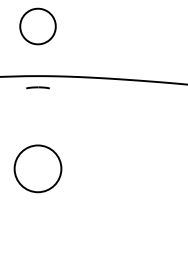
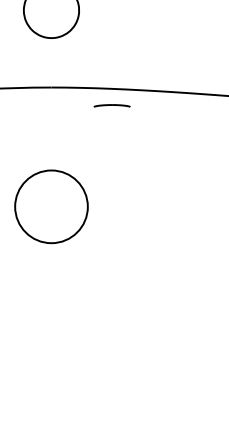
line: (37, 87) -> (111, 105), moved
circle: (37, 168) -> (50, 206), moved

